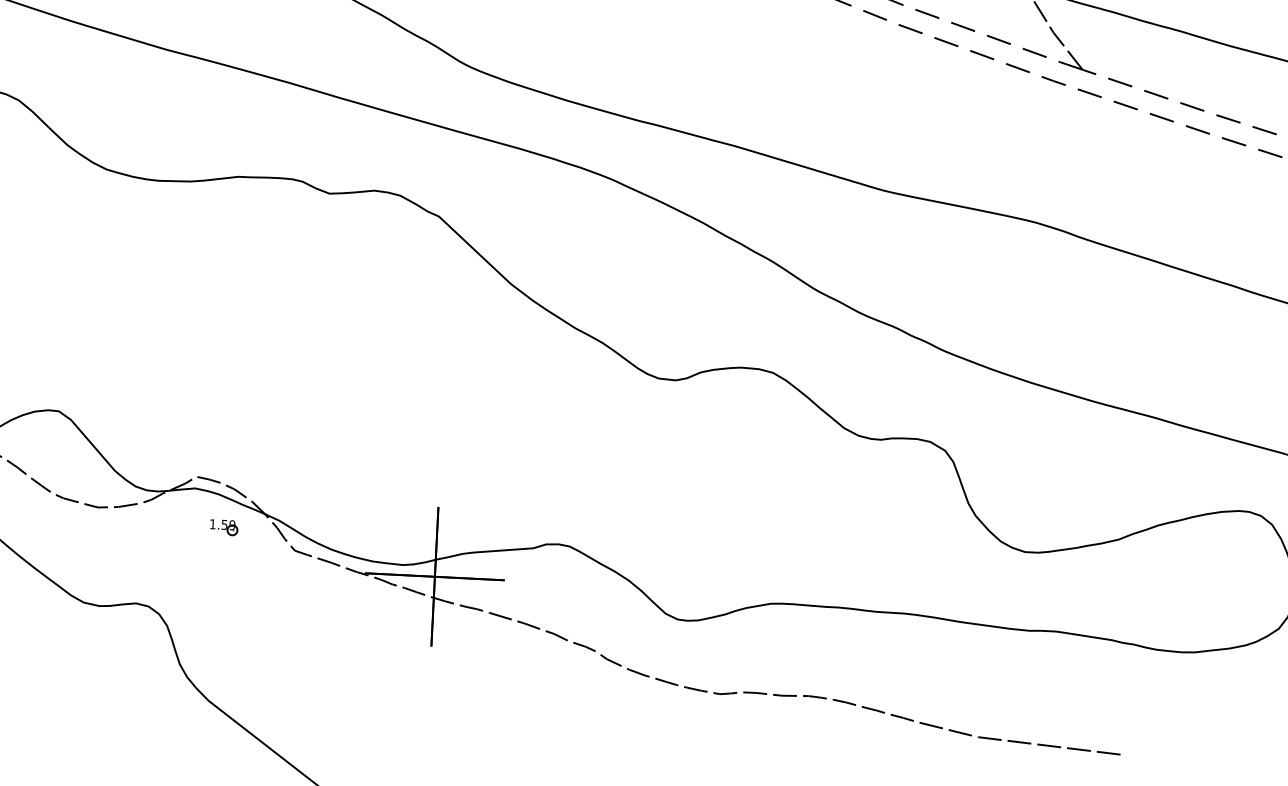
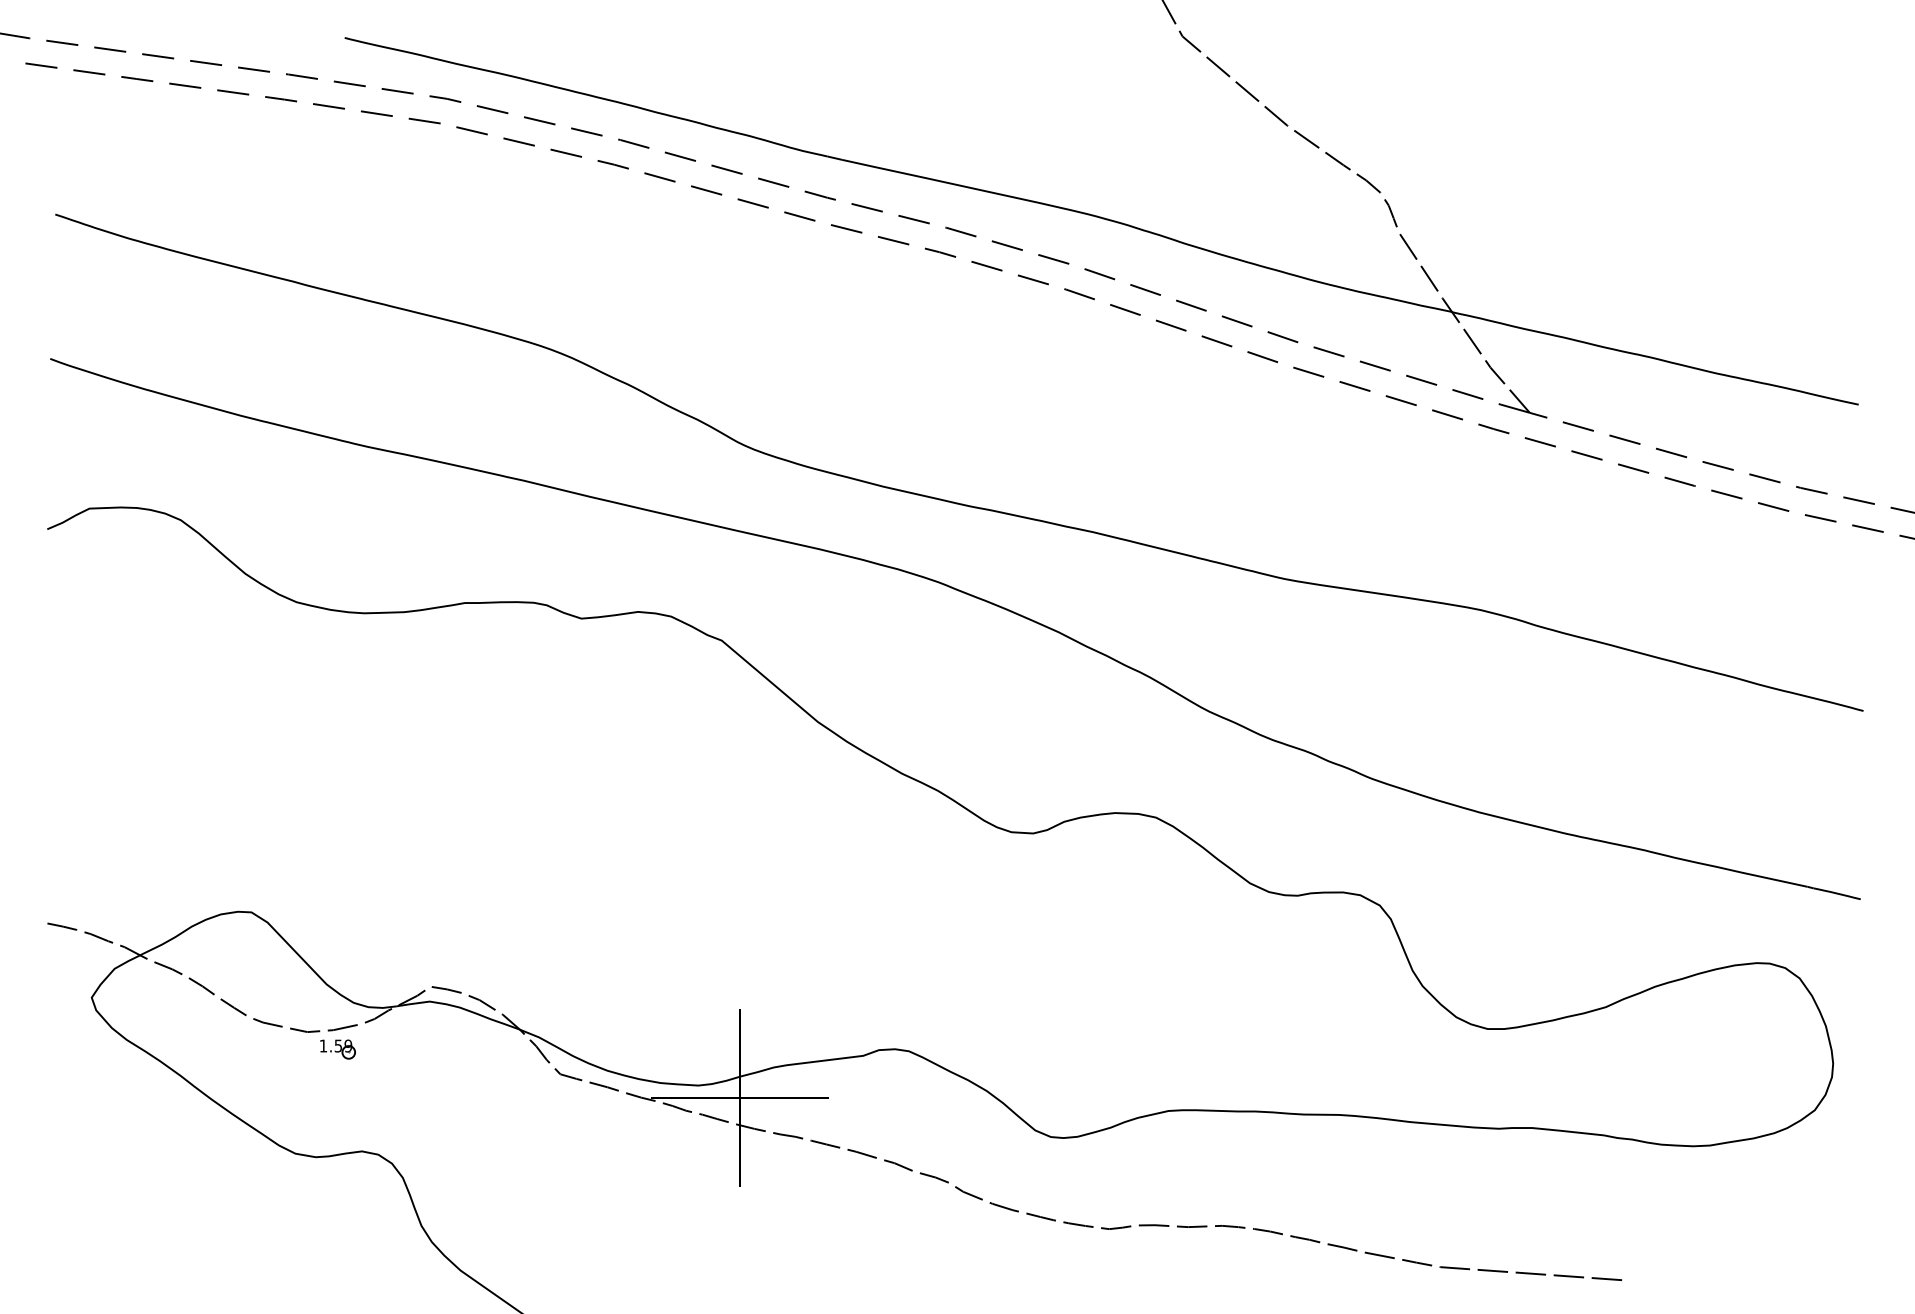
part: (223, 527) -> (337, 1049), moved

